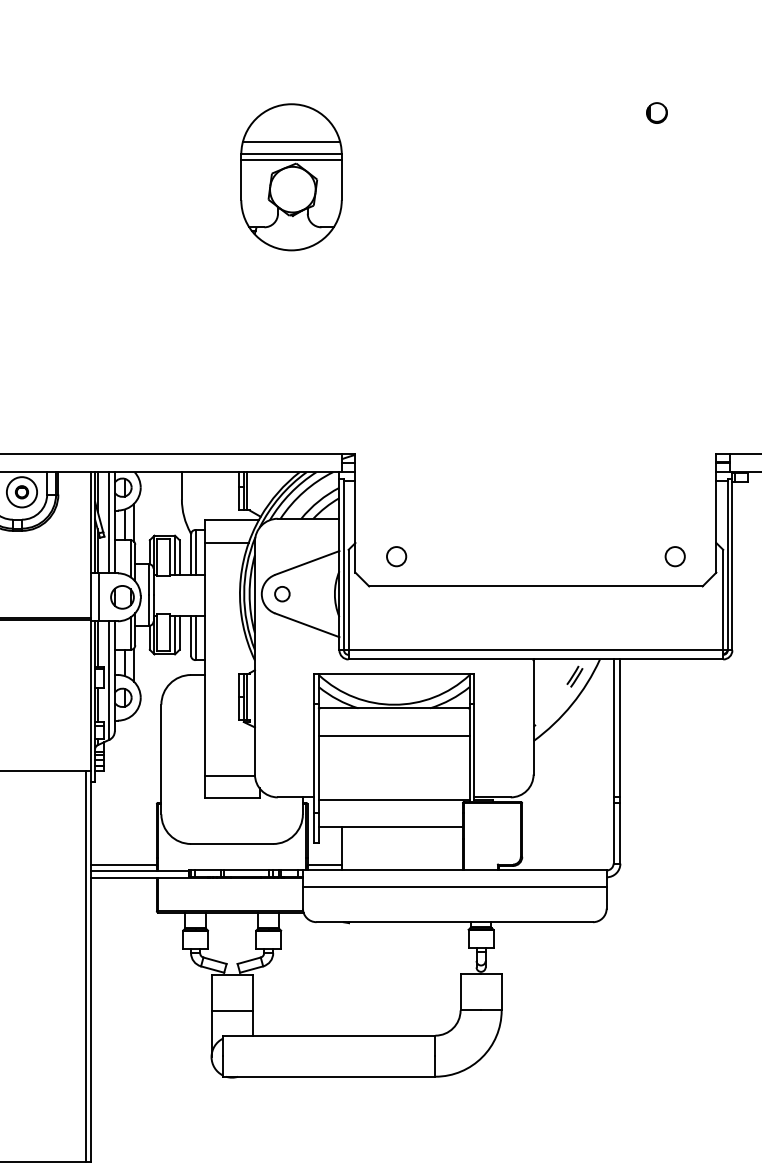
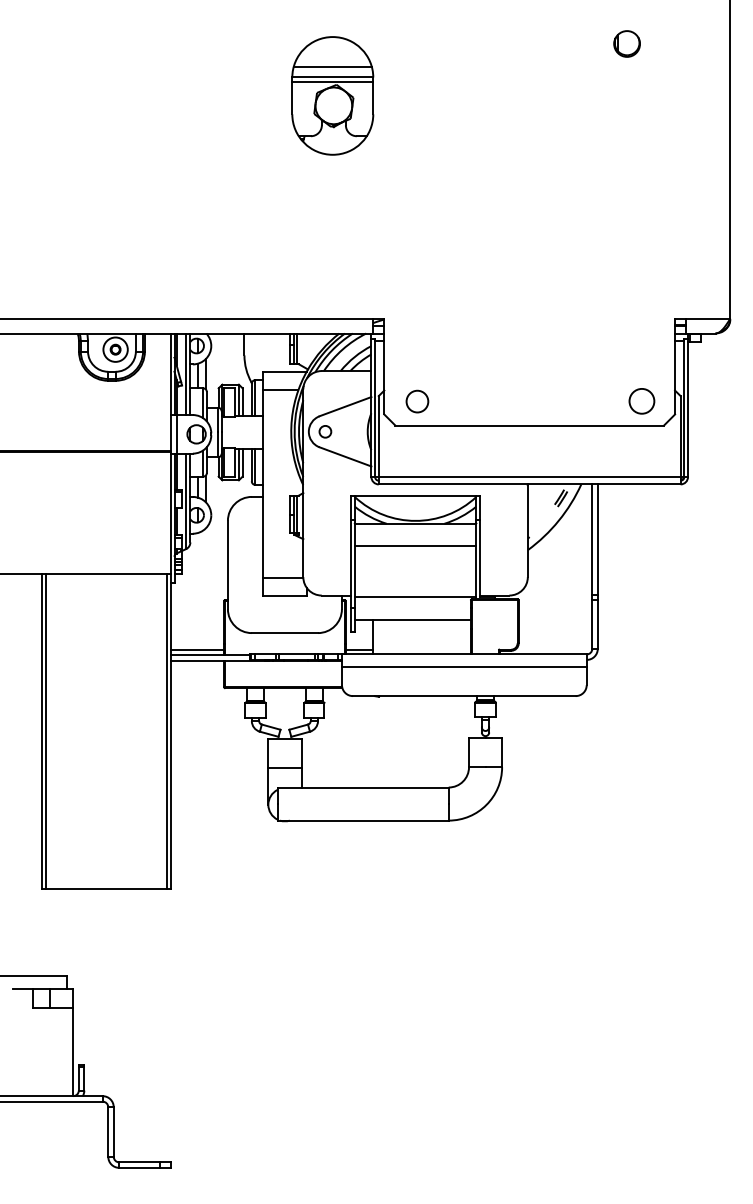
circle: (657, 113) -> (627, 44), size x1.6
circle: (396, 556) -> (417, 401), size x1.4
circle: (674, 556) -> (641, 401), size x1.6

